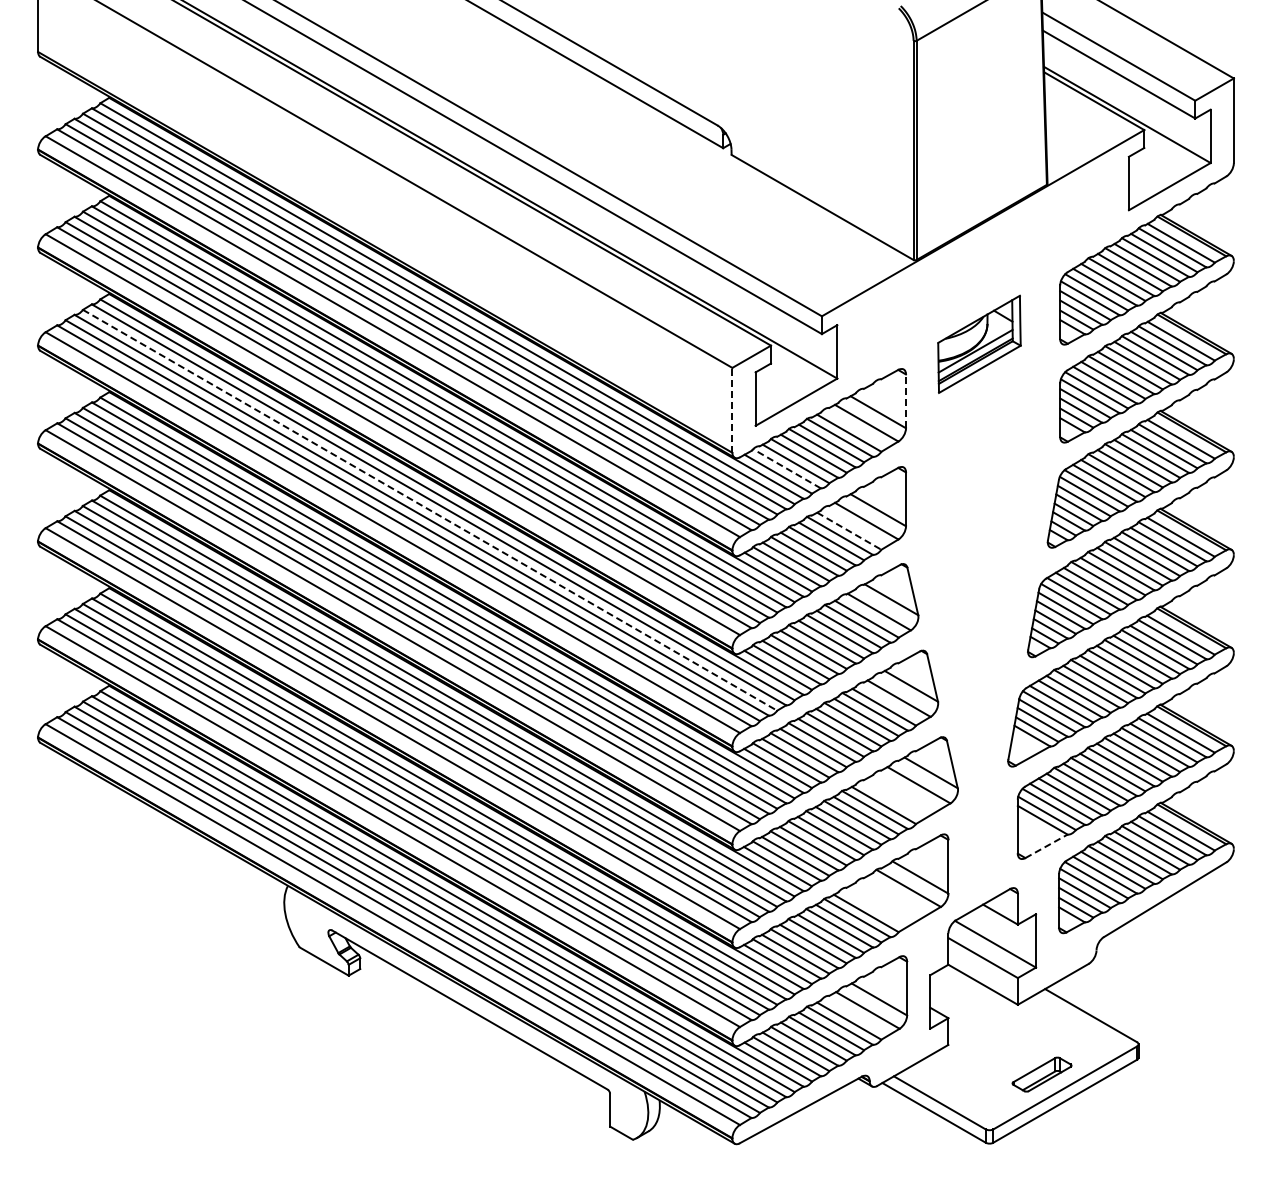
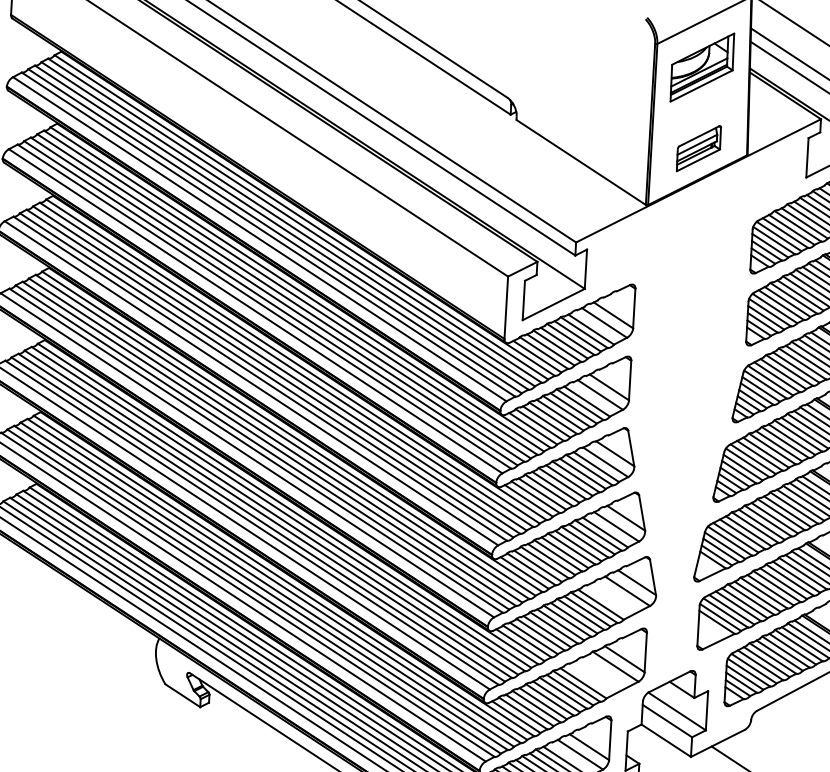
part: (980, 179) -> (698, 148), added
part: (979, 343) -> (702, 66), moved
line: (905, 401) -> (633, 308), dashed -> solid
line: (732, 409) -> (506, 307), dashed -> solid
line: (786, 468) -> (543, 352), dashed -> solid
line: (430, 510) -> (280, 368), dashed -> solid
line: (849, 531) -> (587, 401), dashed -> solid
line: (1046, 846) -> (718, 641), dashed -> solid

